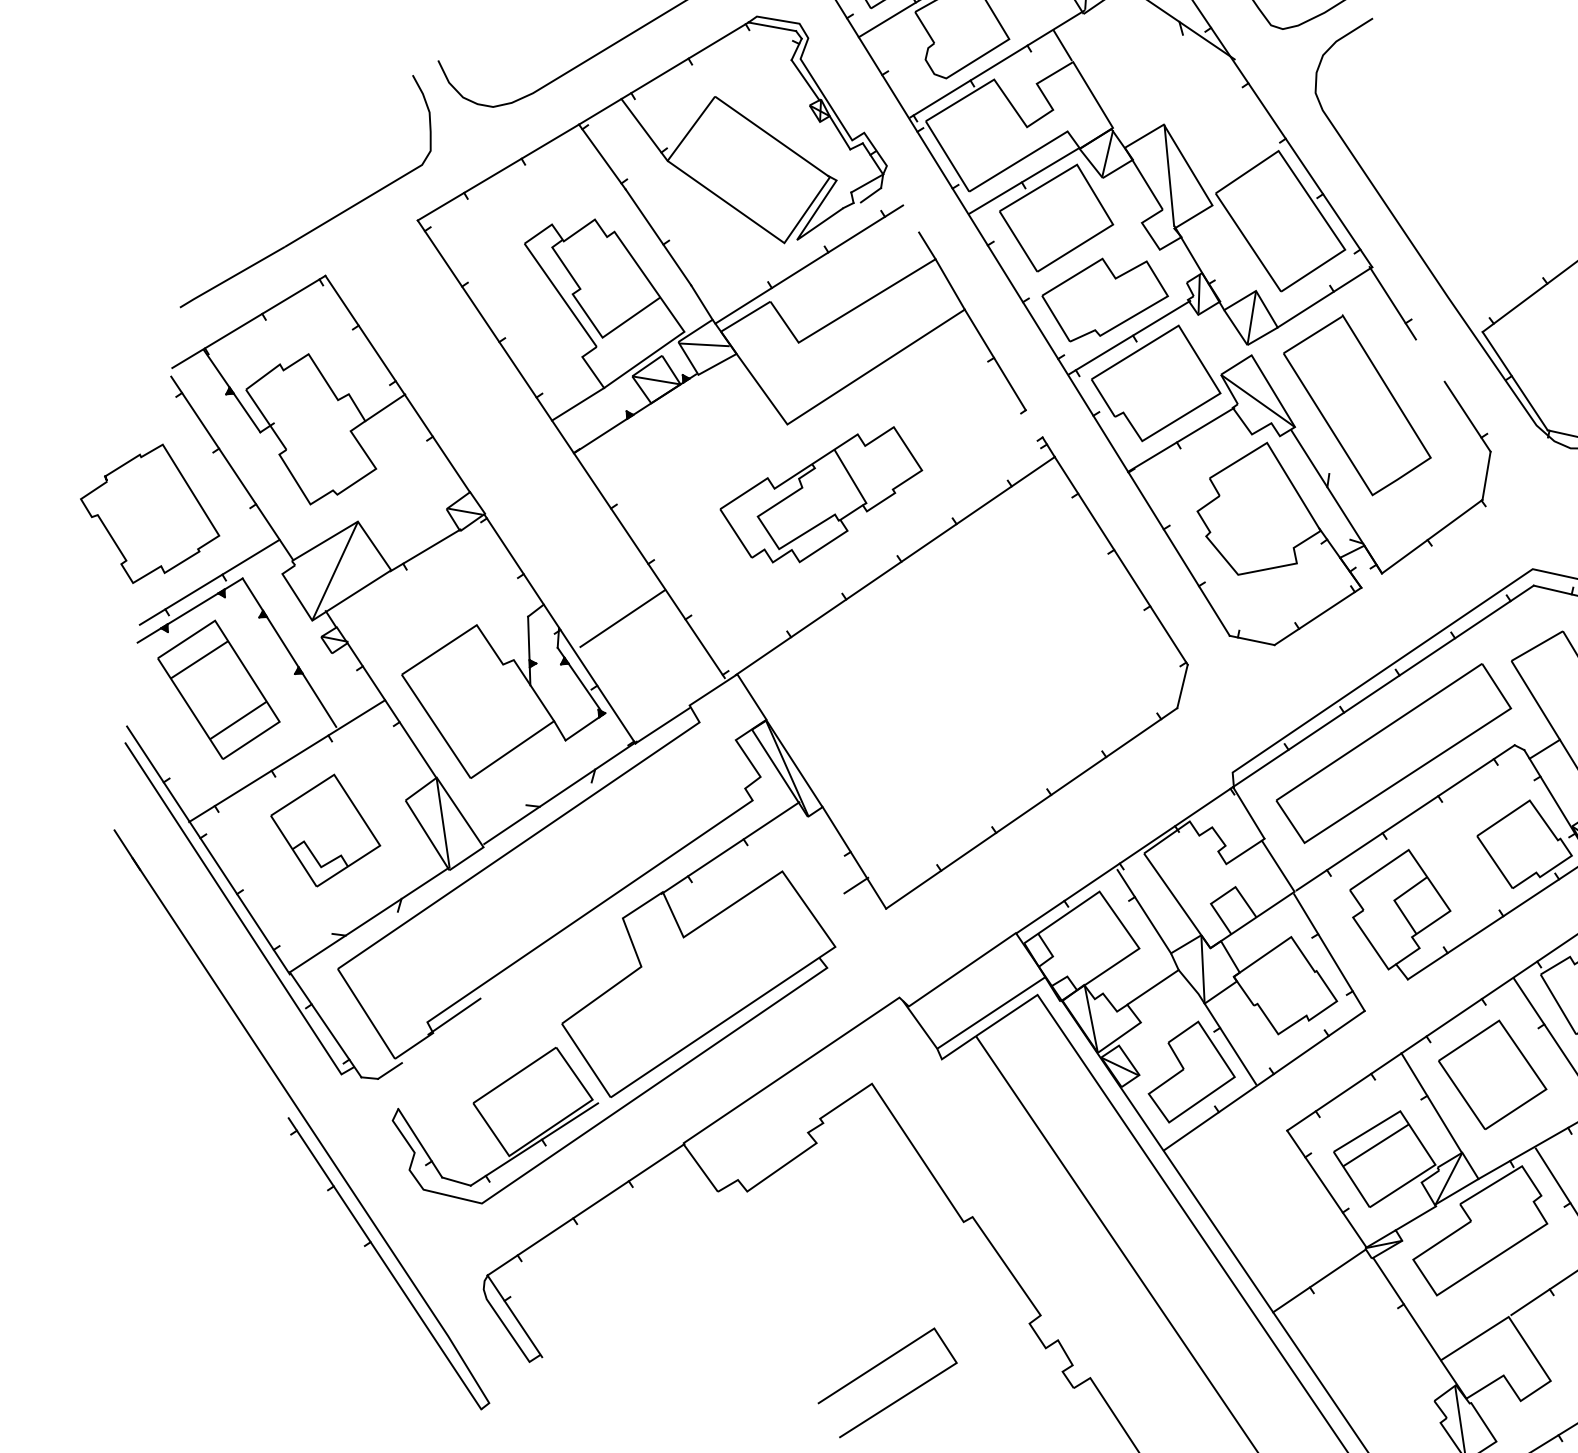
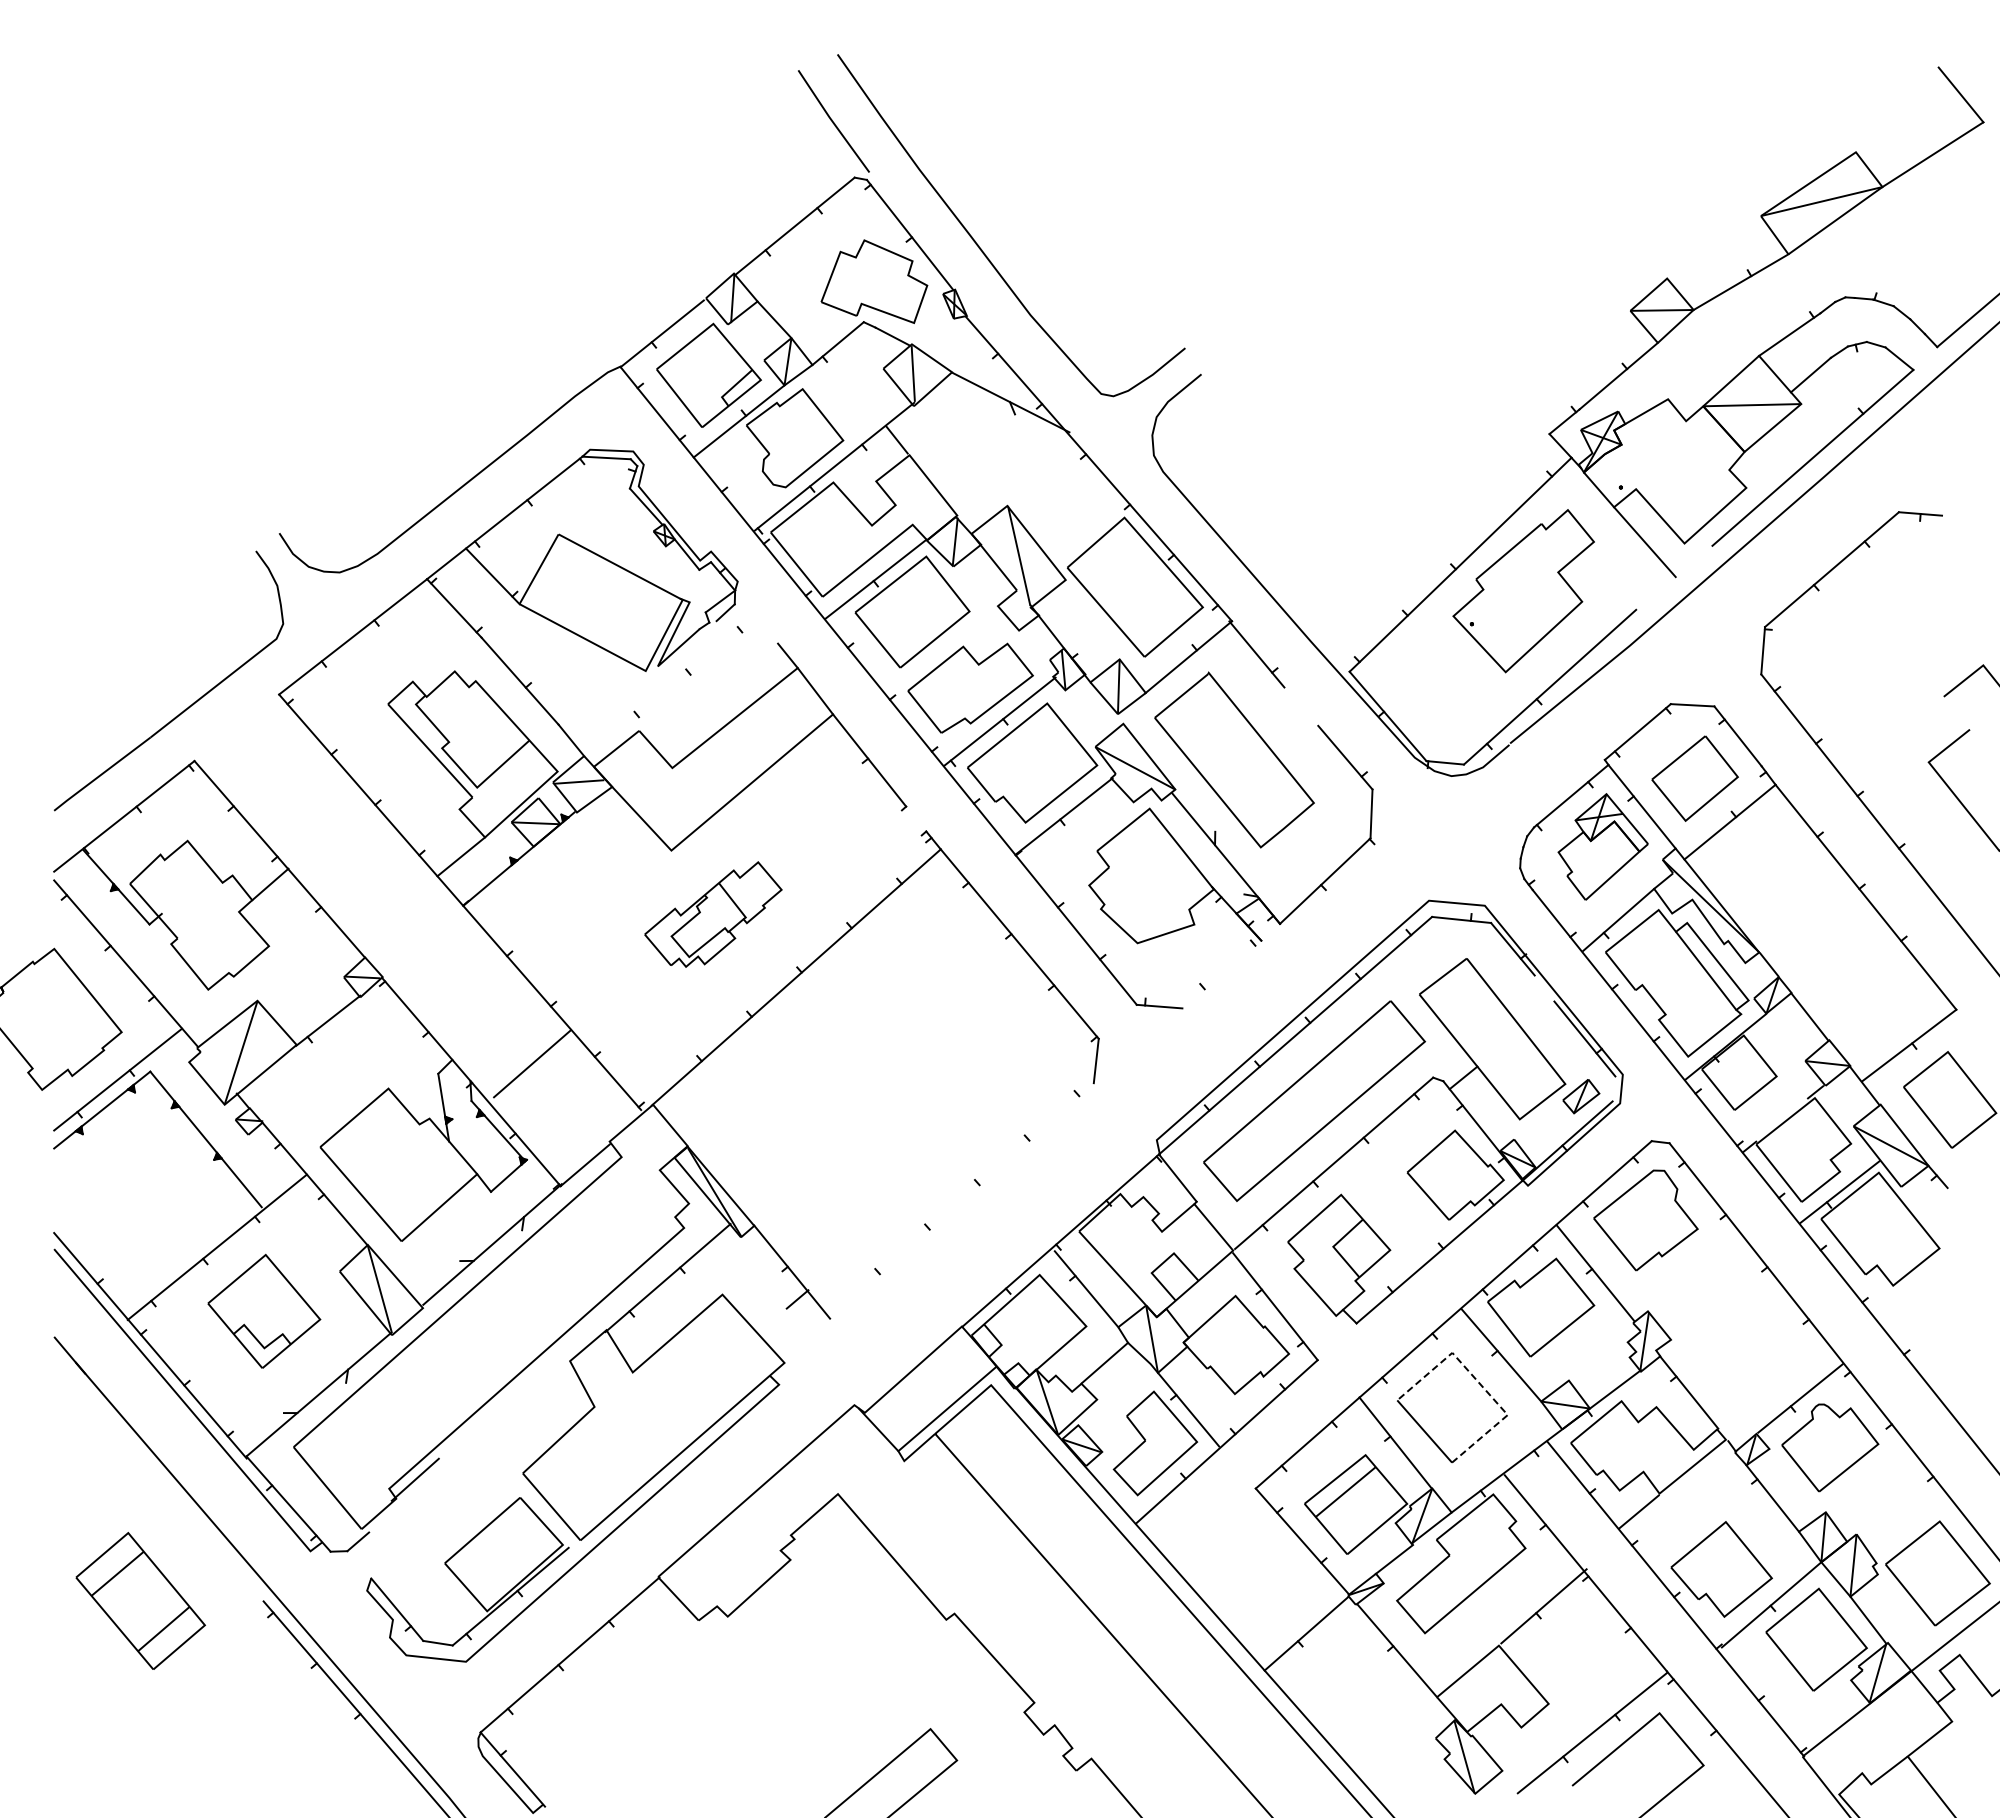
line: (808, 263) -> (672, 688), removed
part: (821, 493) -> (713, 914), size x0.7
line: (1317, 616) -> (1221, 974), removed
part: (218, 689) -> (140, 1600), moved
line: (1031, 807) -> (961, 1200), removed
line: (1523, 1054) -> (1480, 1383), solid -> dashed

